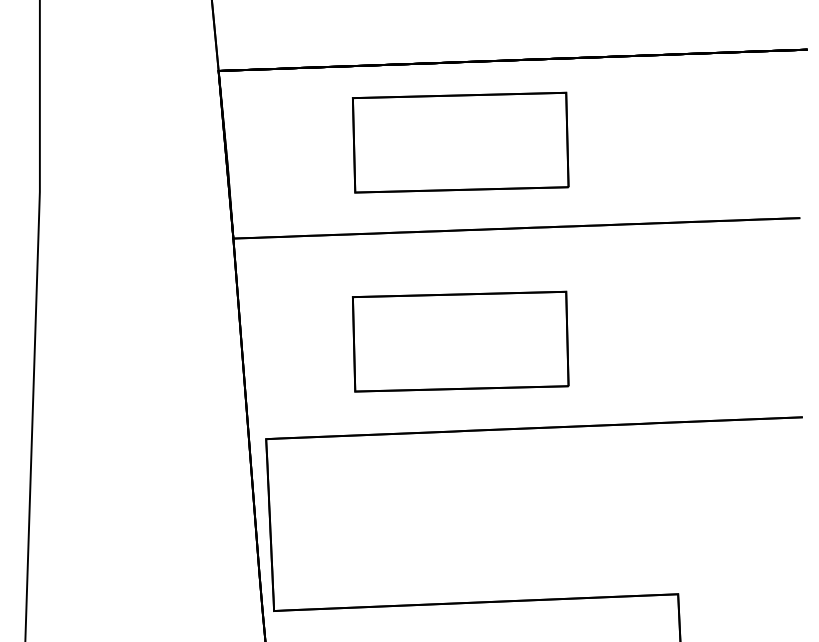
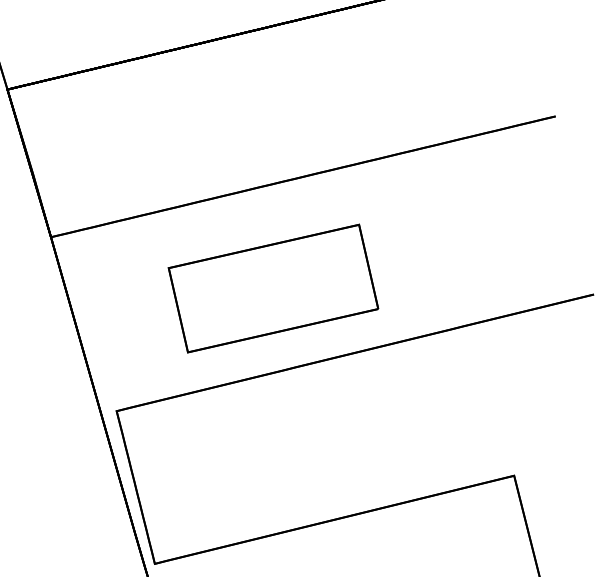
part: (460, 142) -> (237, 110), removed

